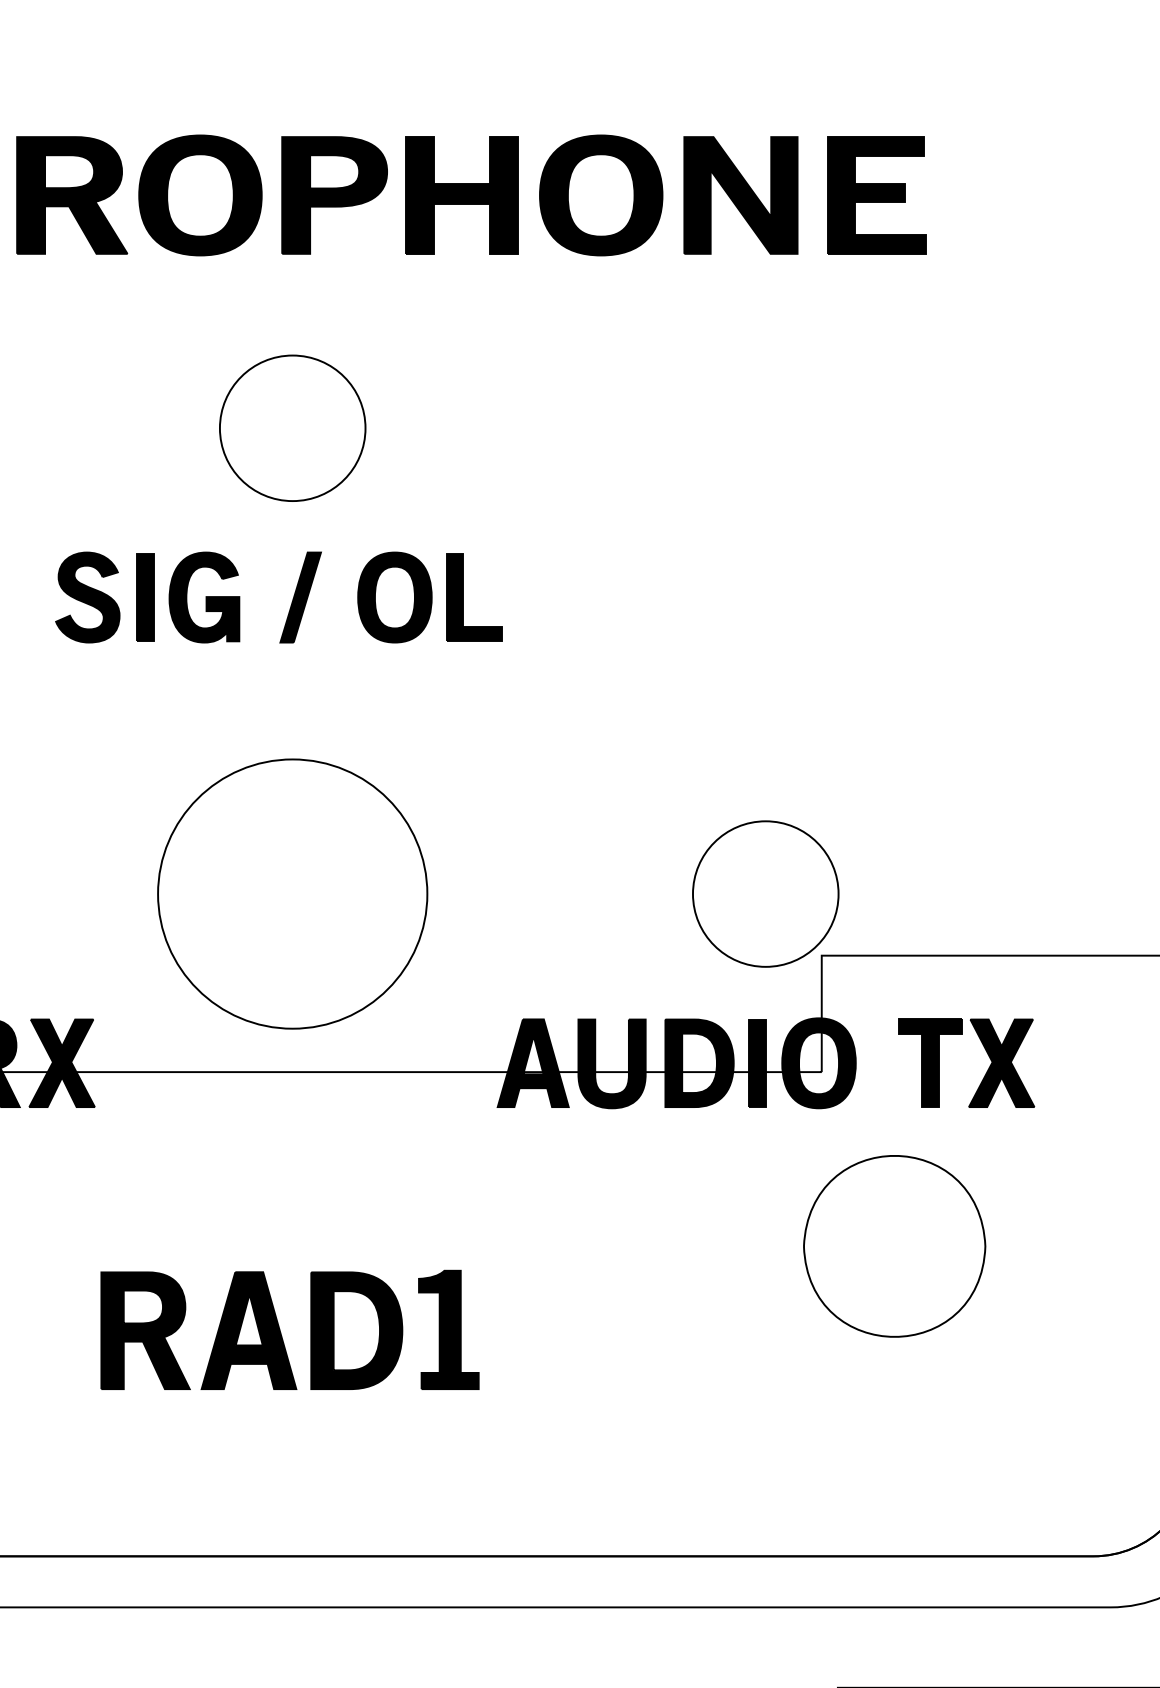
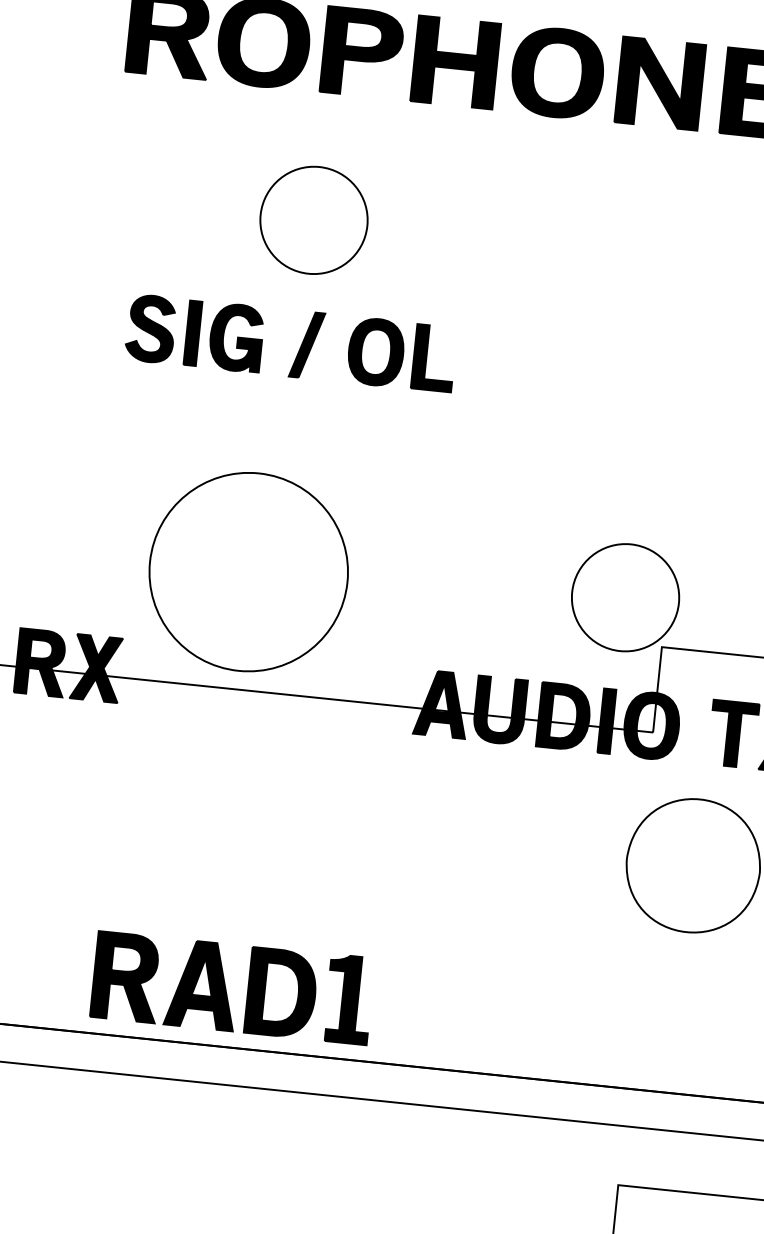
part: (292, 893) -> (248, 571), moved
part: (281, 1332) -> (226, 988), moved

